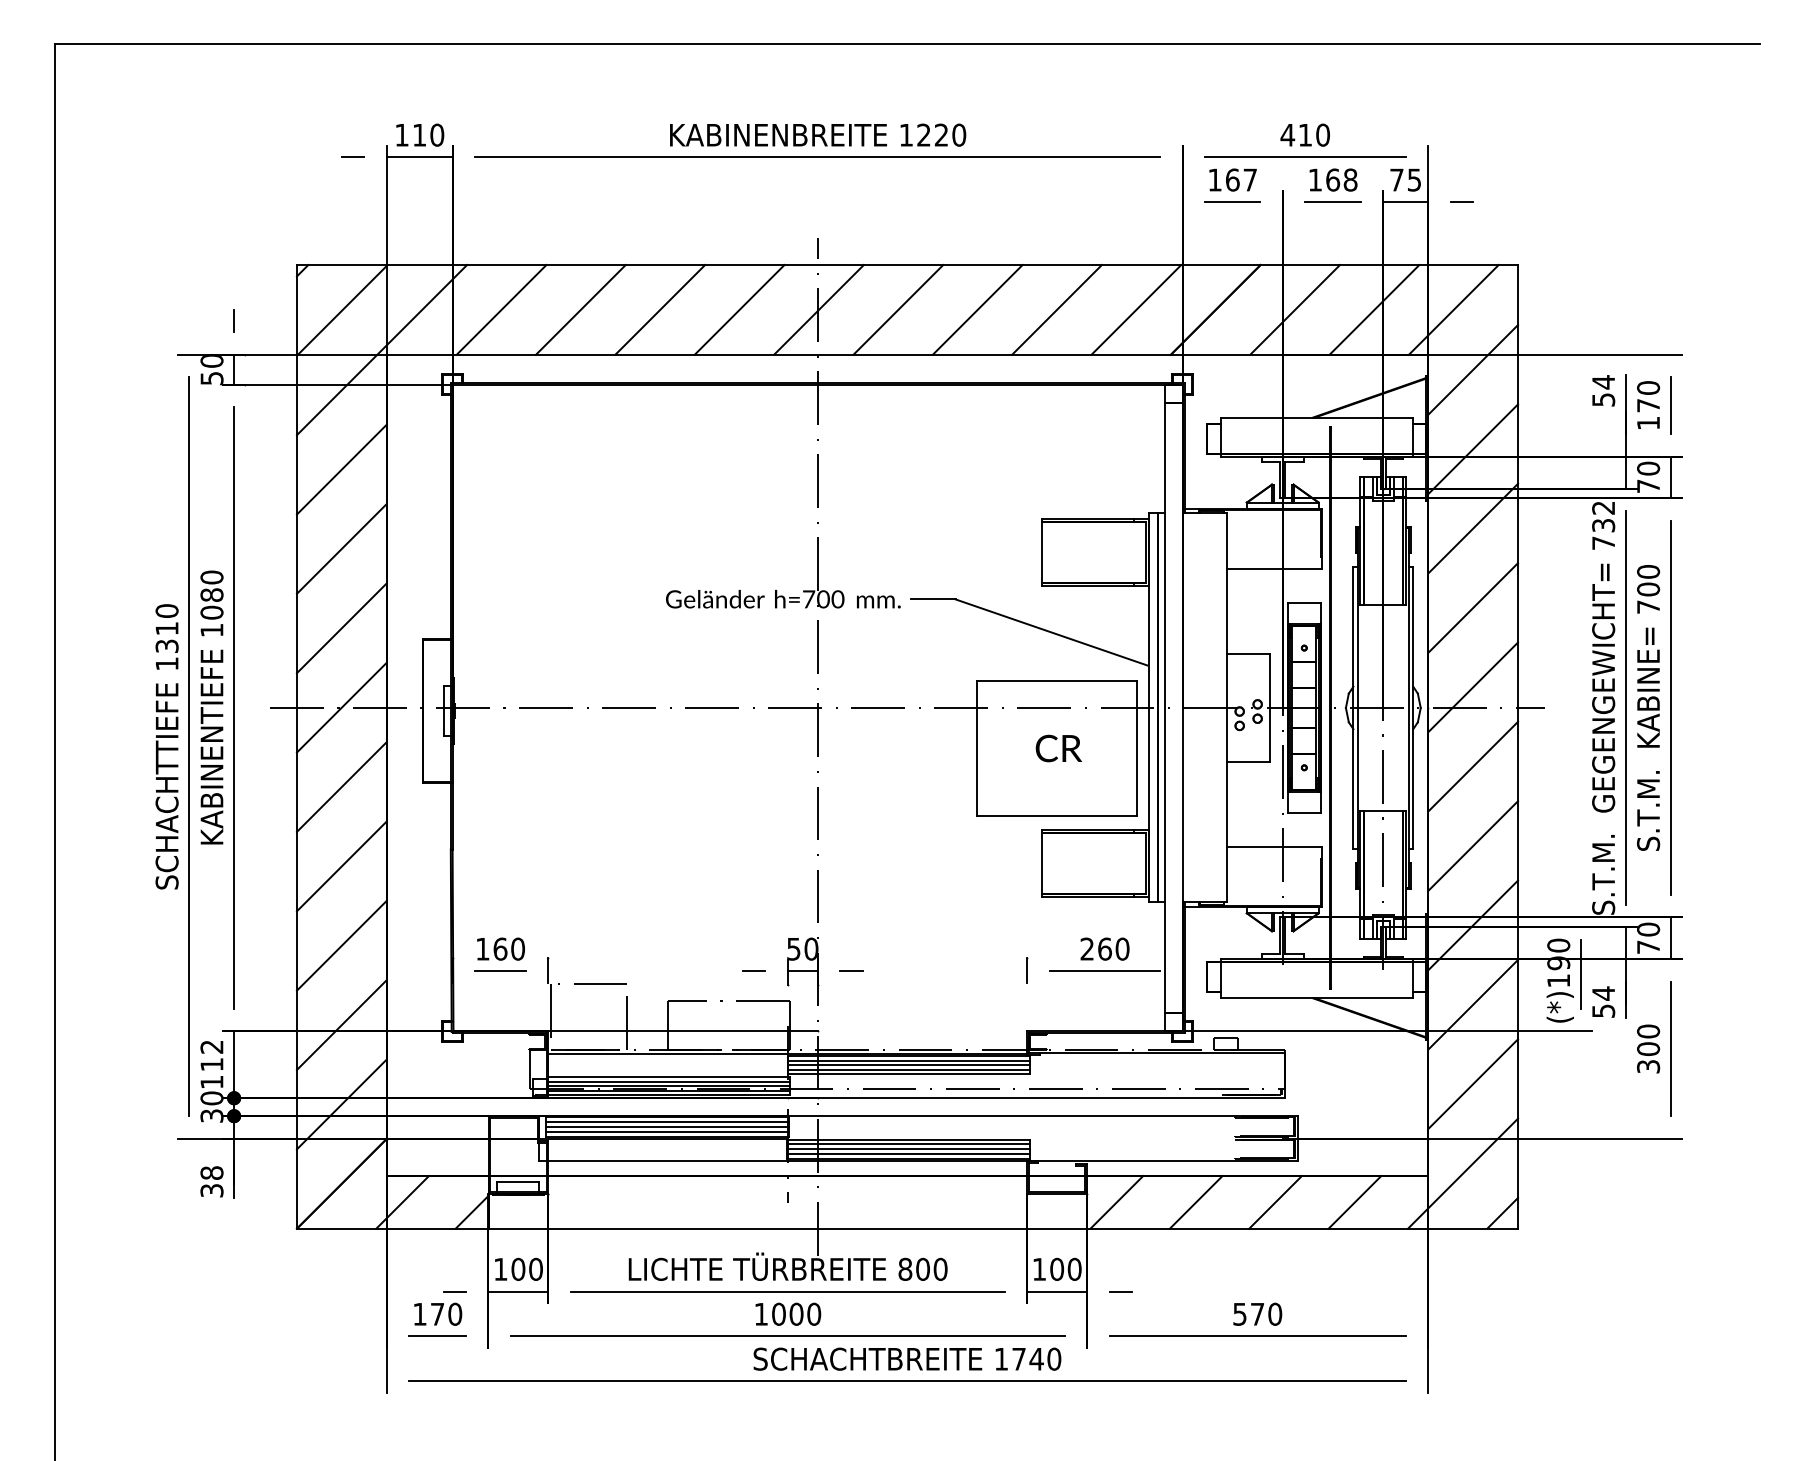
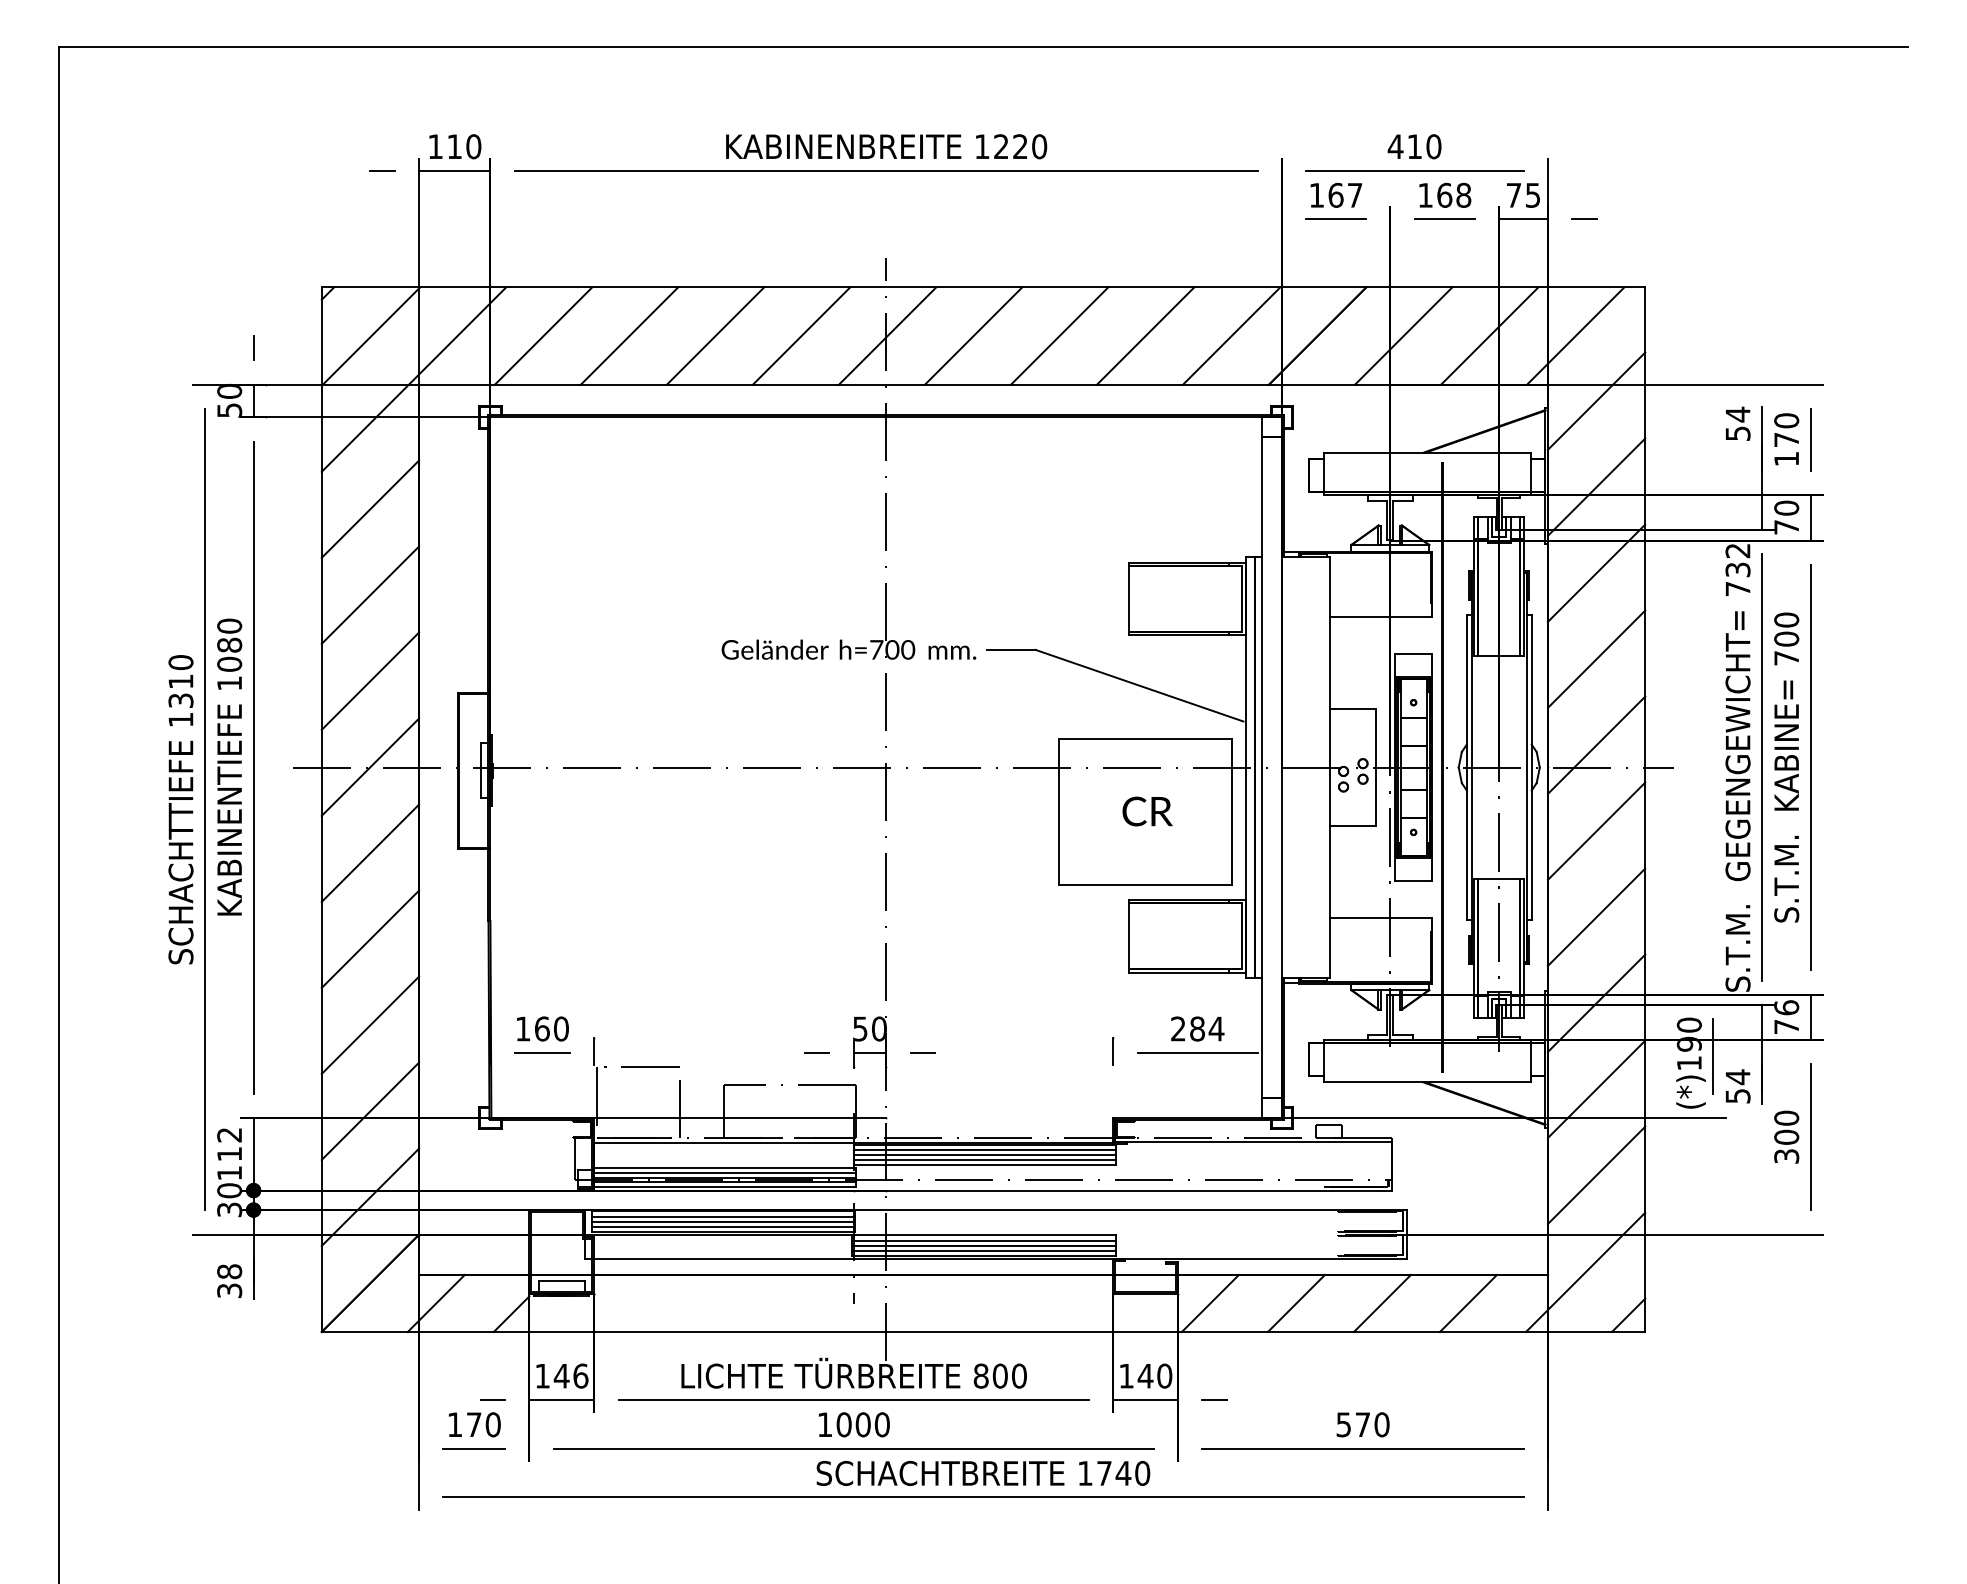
text: (1648, 929) -> (1786, 1007), 70 -> 76
text: (1114, 948) -> (1207, 1028), 260 -> 284
text: (526, 1268) -> (570, 1375), 100 -> 146
text: (1056, 1268) -> (1145, 1375), 100 -> 140

